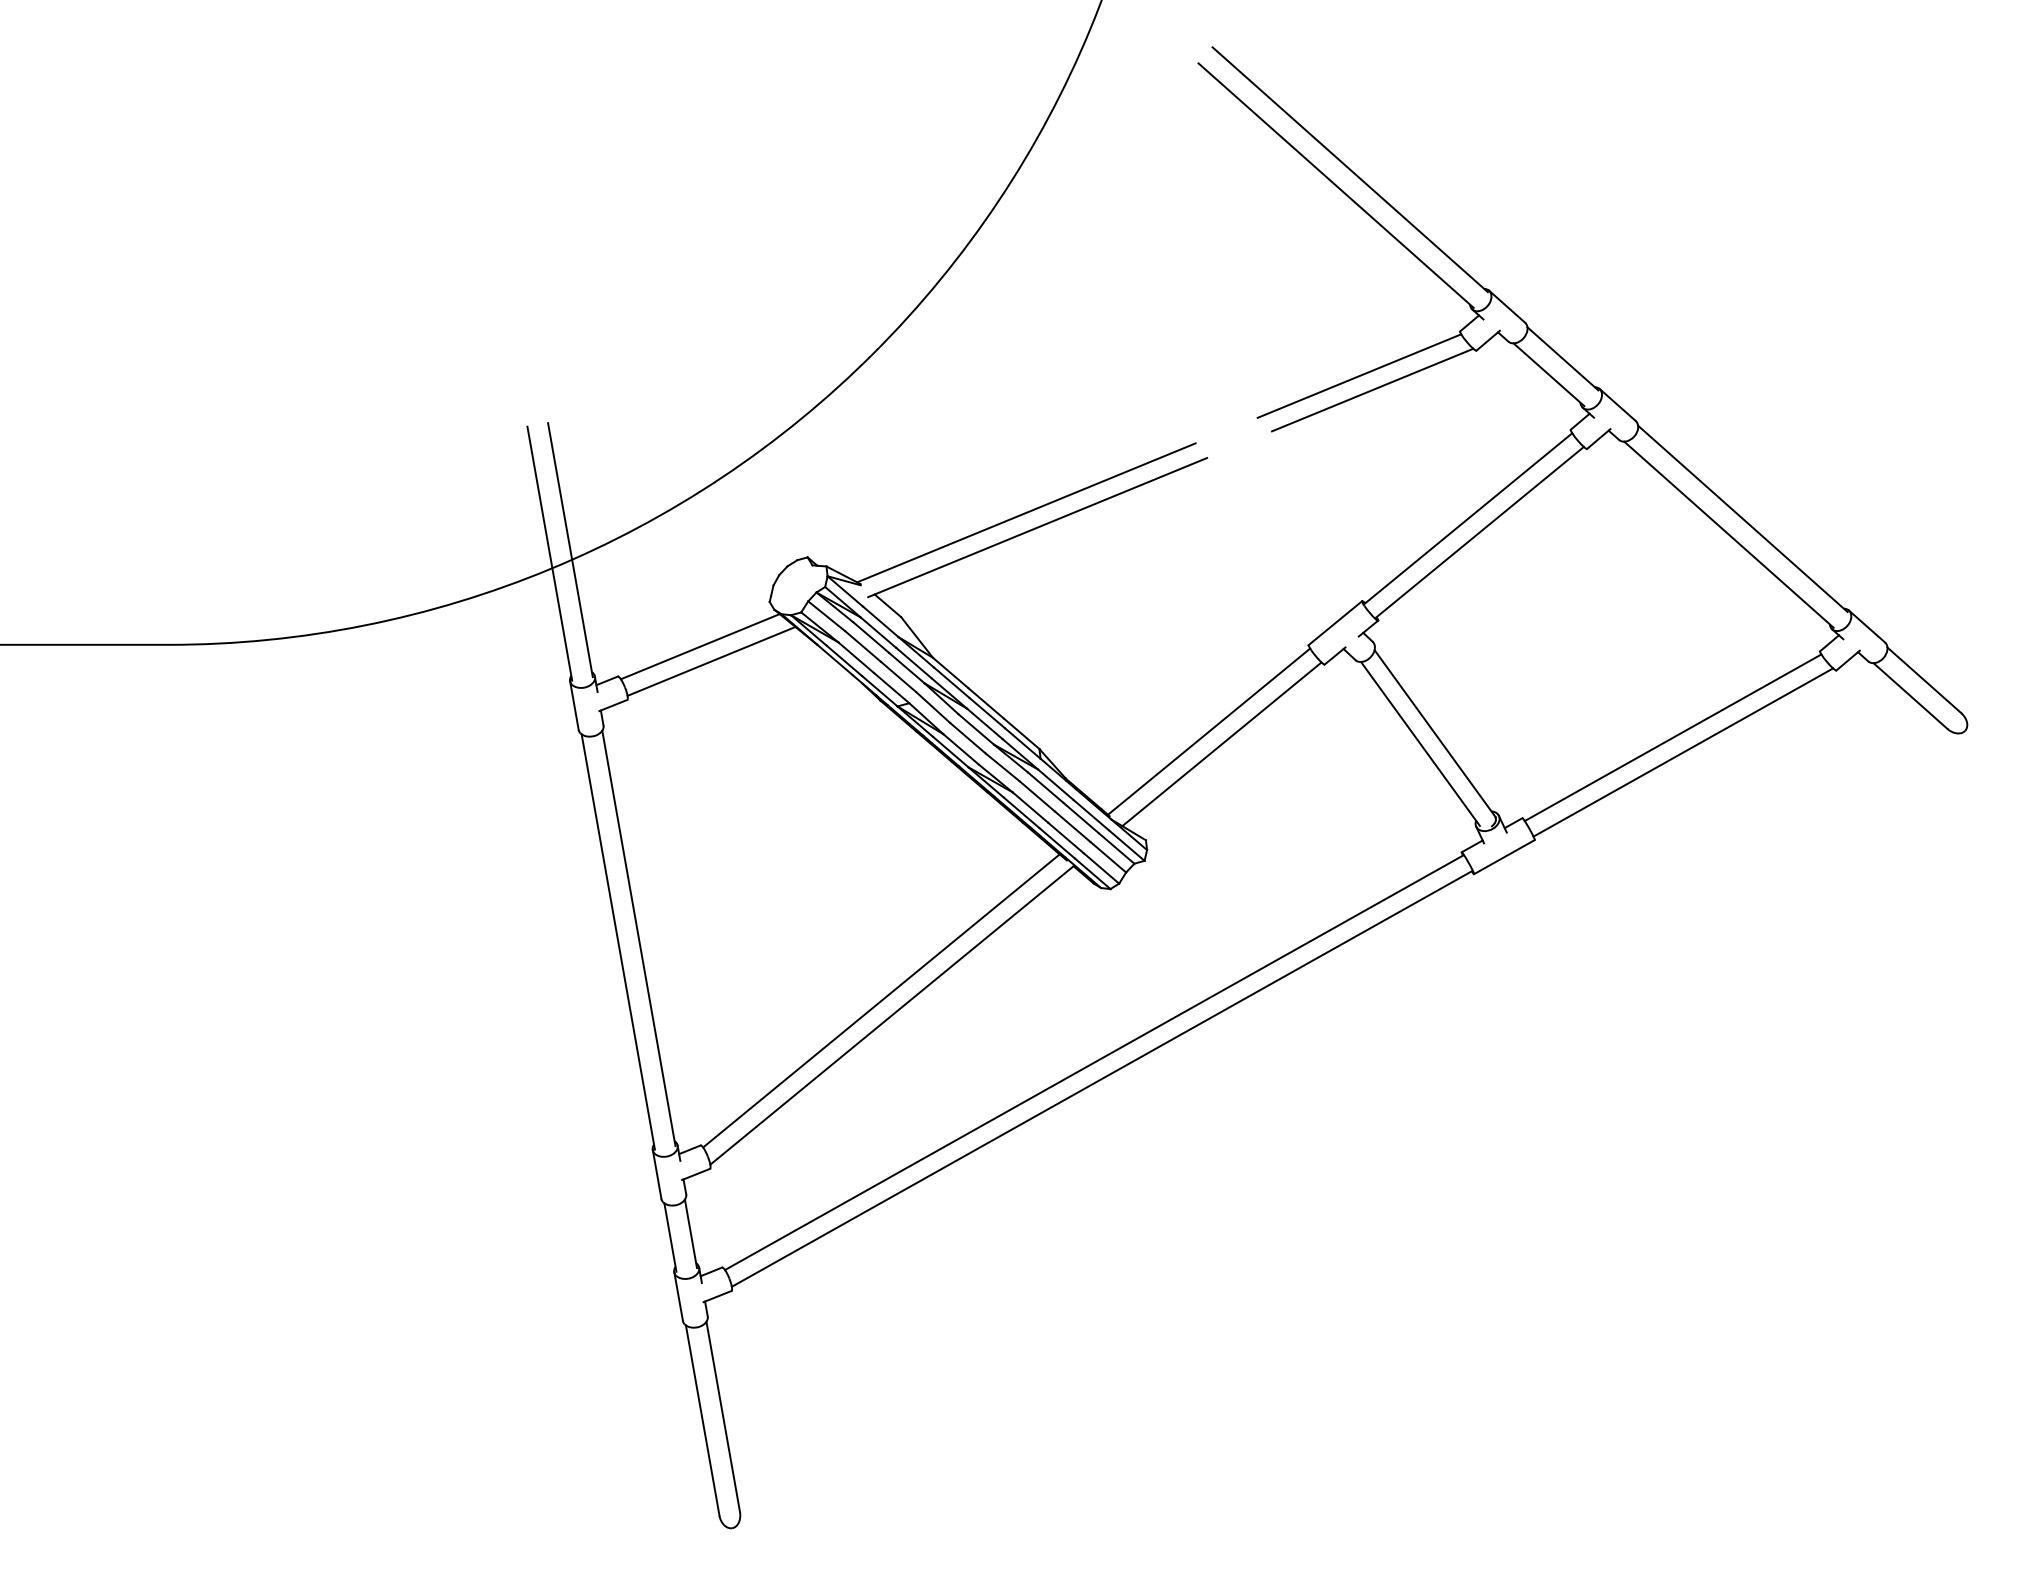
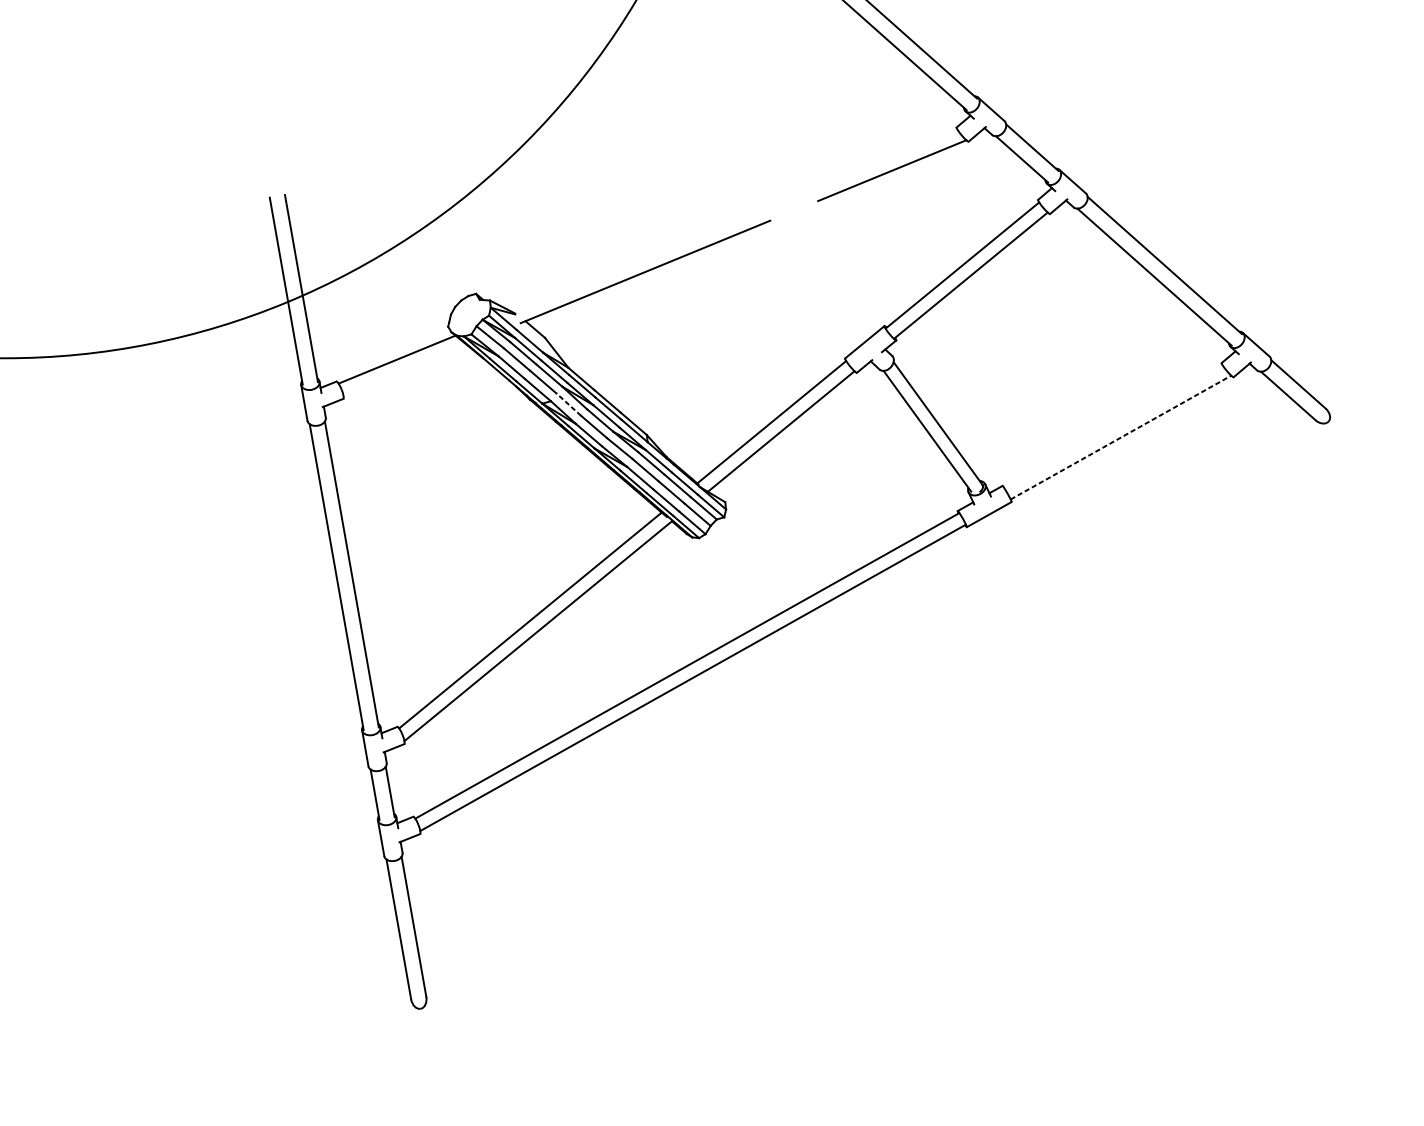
line: (1359, 375) -> (882, 159), removed
line: (1026, 512) -> (637, 260), removed
line: (711, 660) -> (405, 369), removed
line: (933, 707) -> (568, 404), solid -> dashed
line: (1672, 737) -> (1113, 426), removed
line: (1683, 752) -> (1121, 437), solid -> dashed

